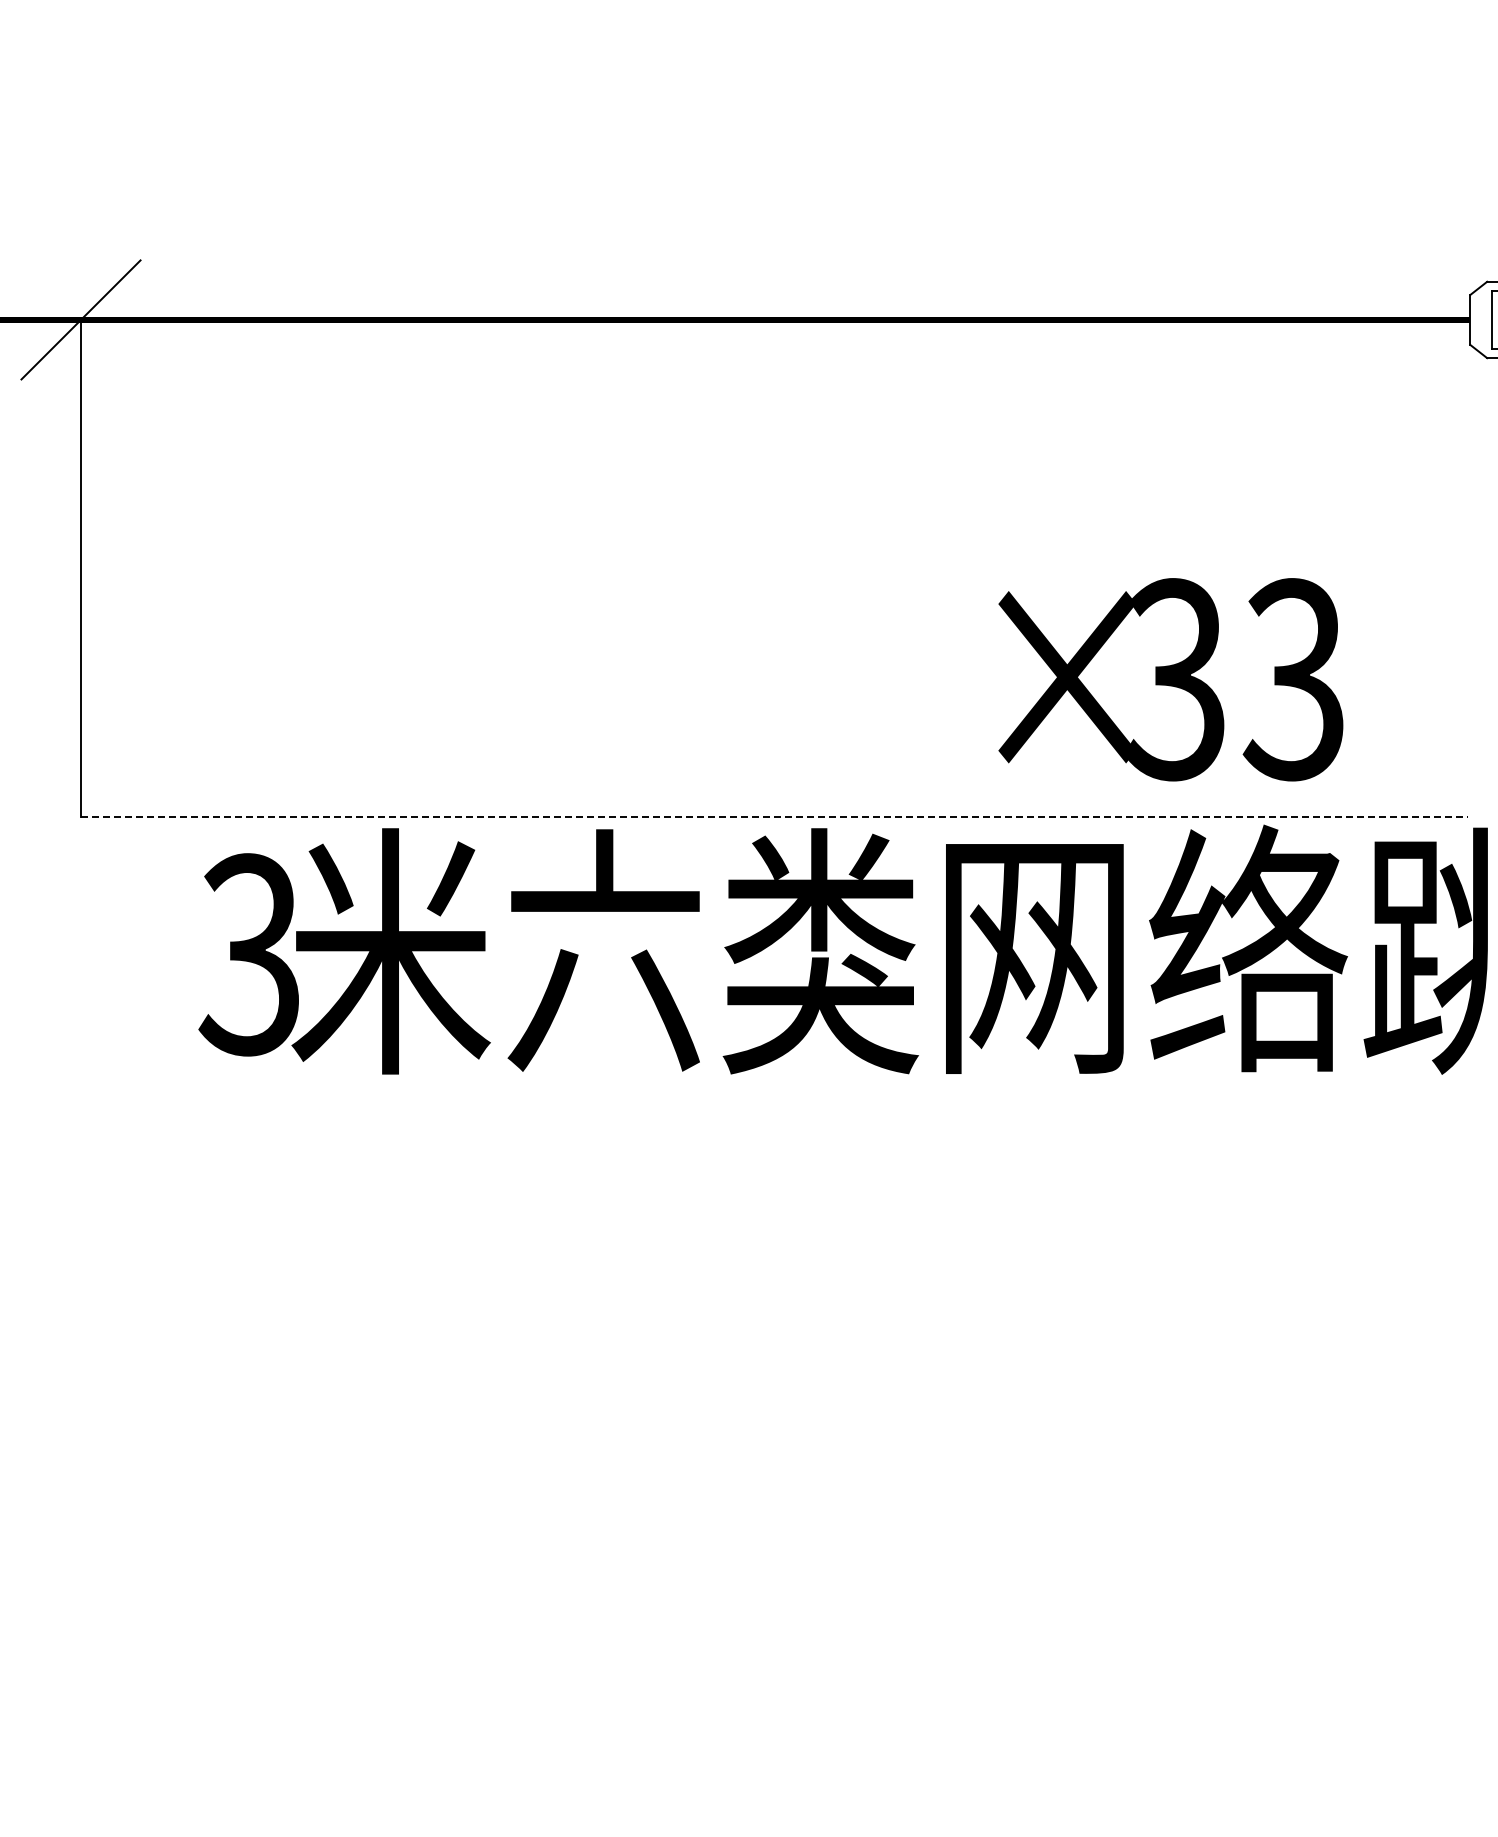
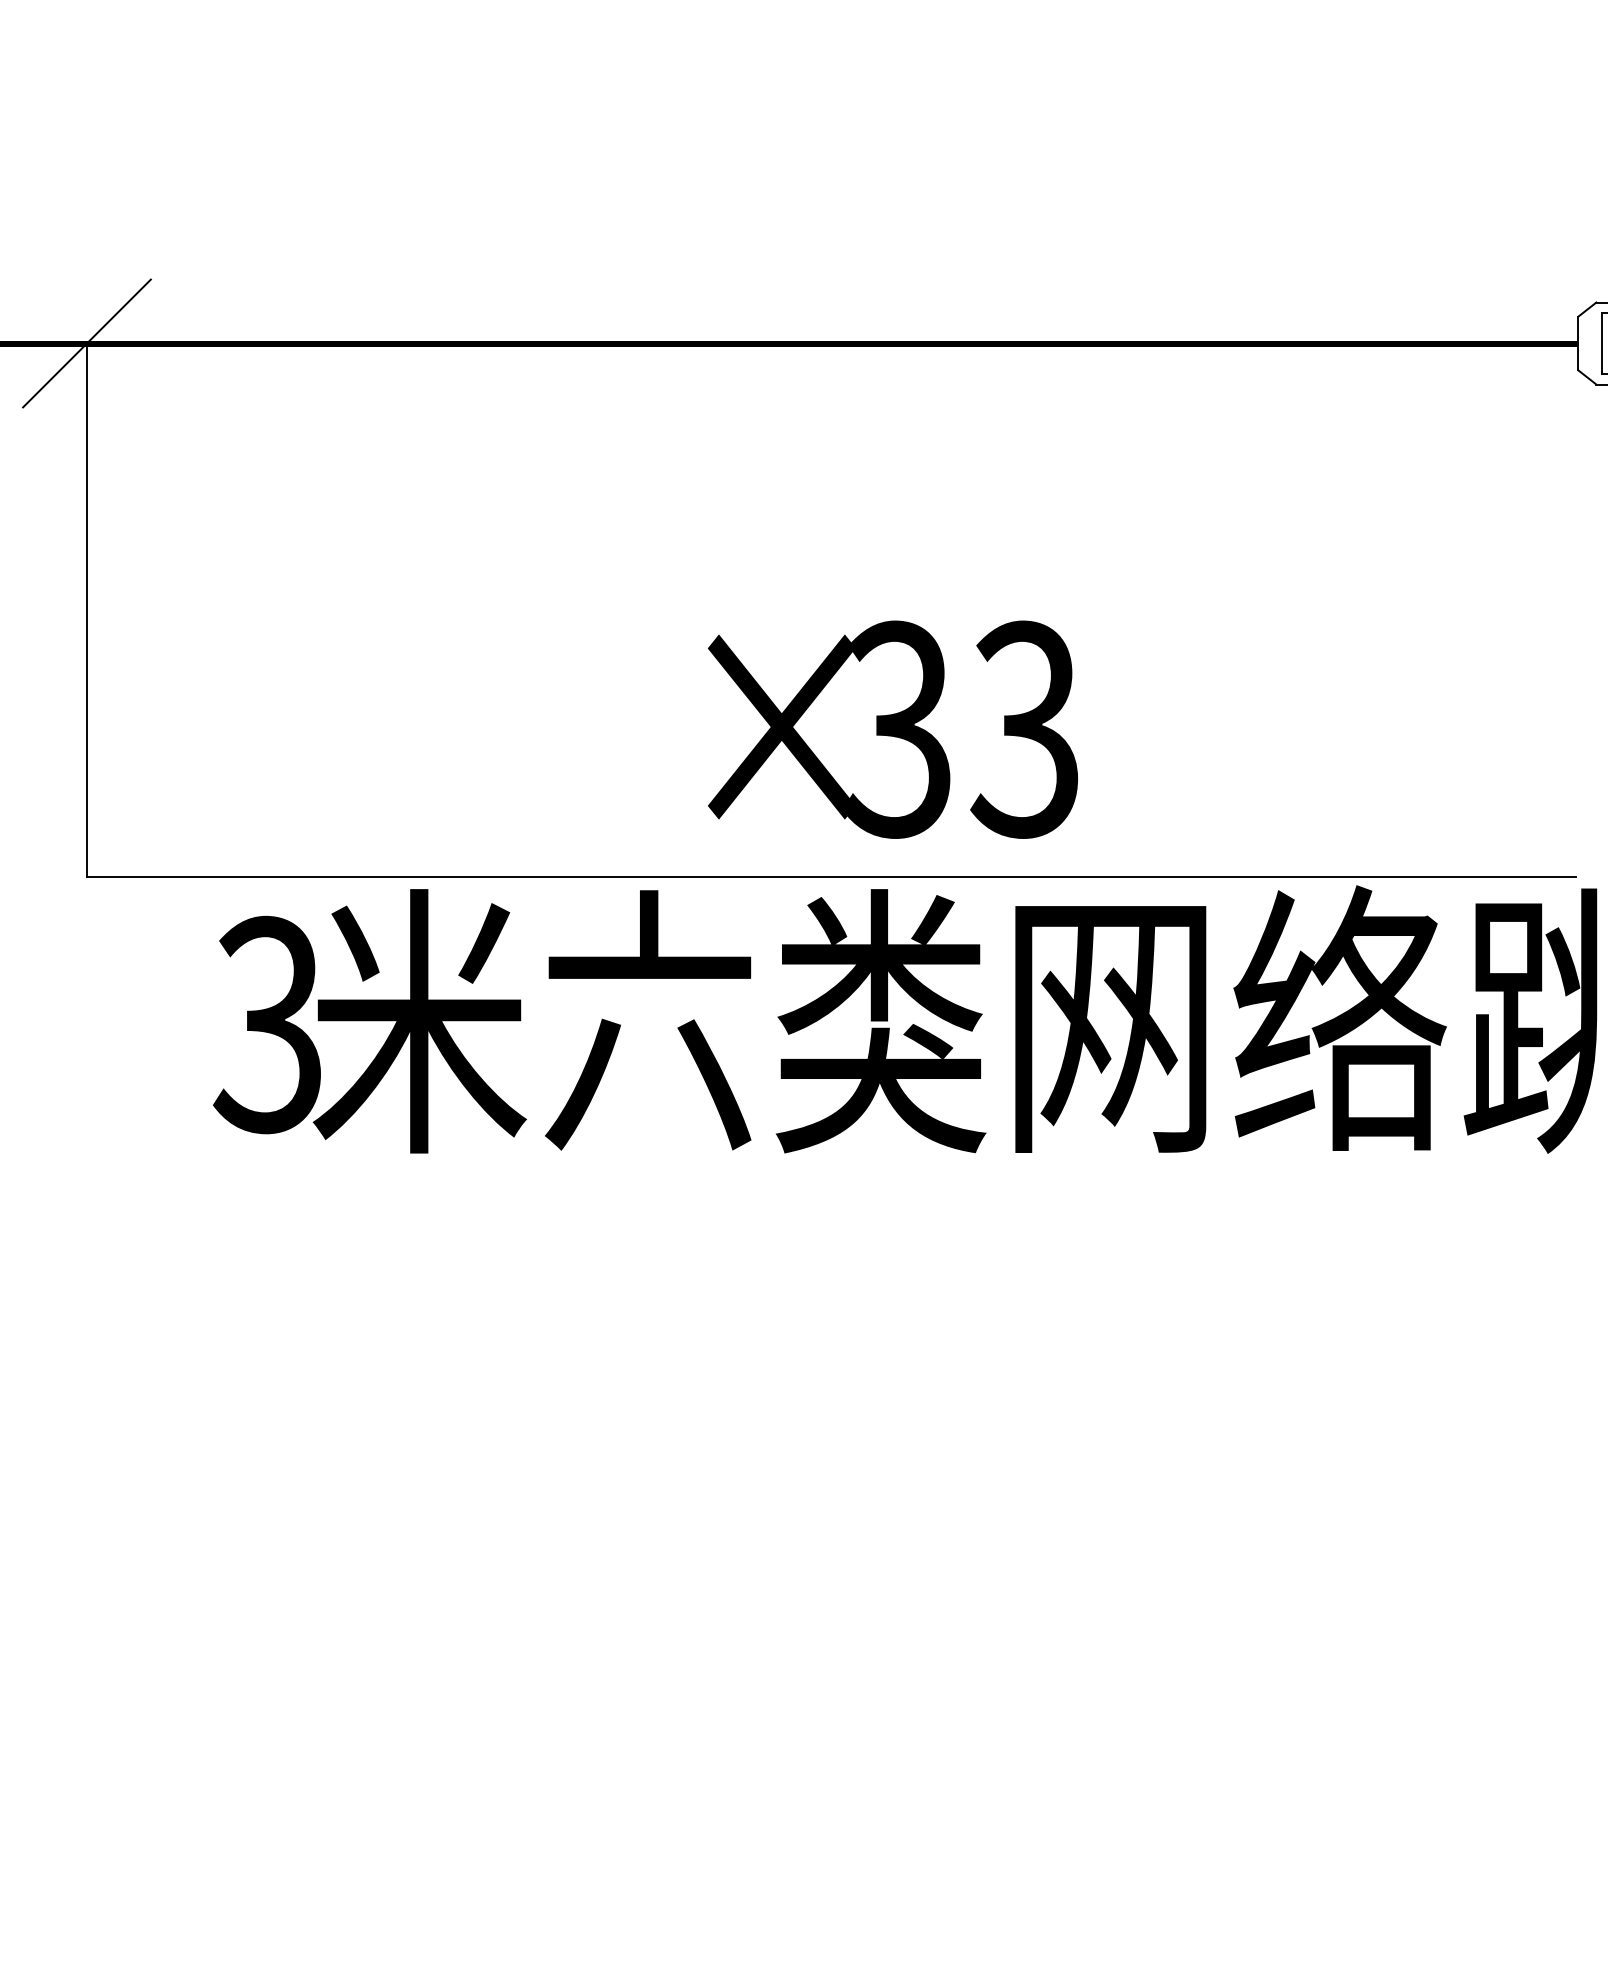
text: (1170, 679) -> (892, 729), moved
line: (774, 817) -> (831, 877), dashed -> solid

